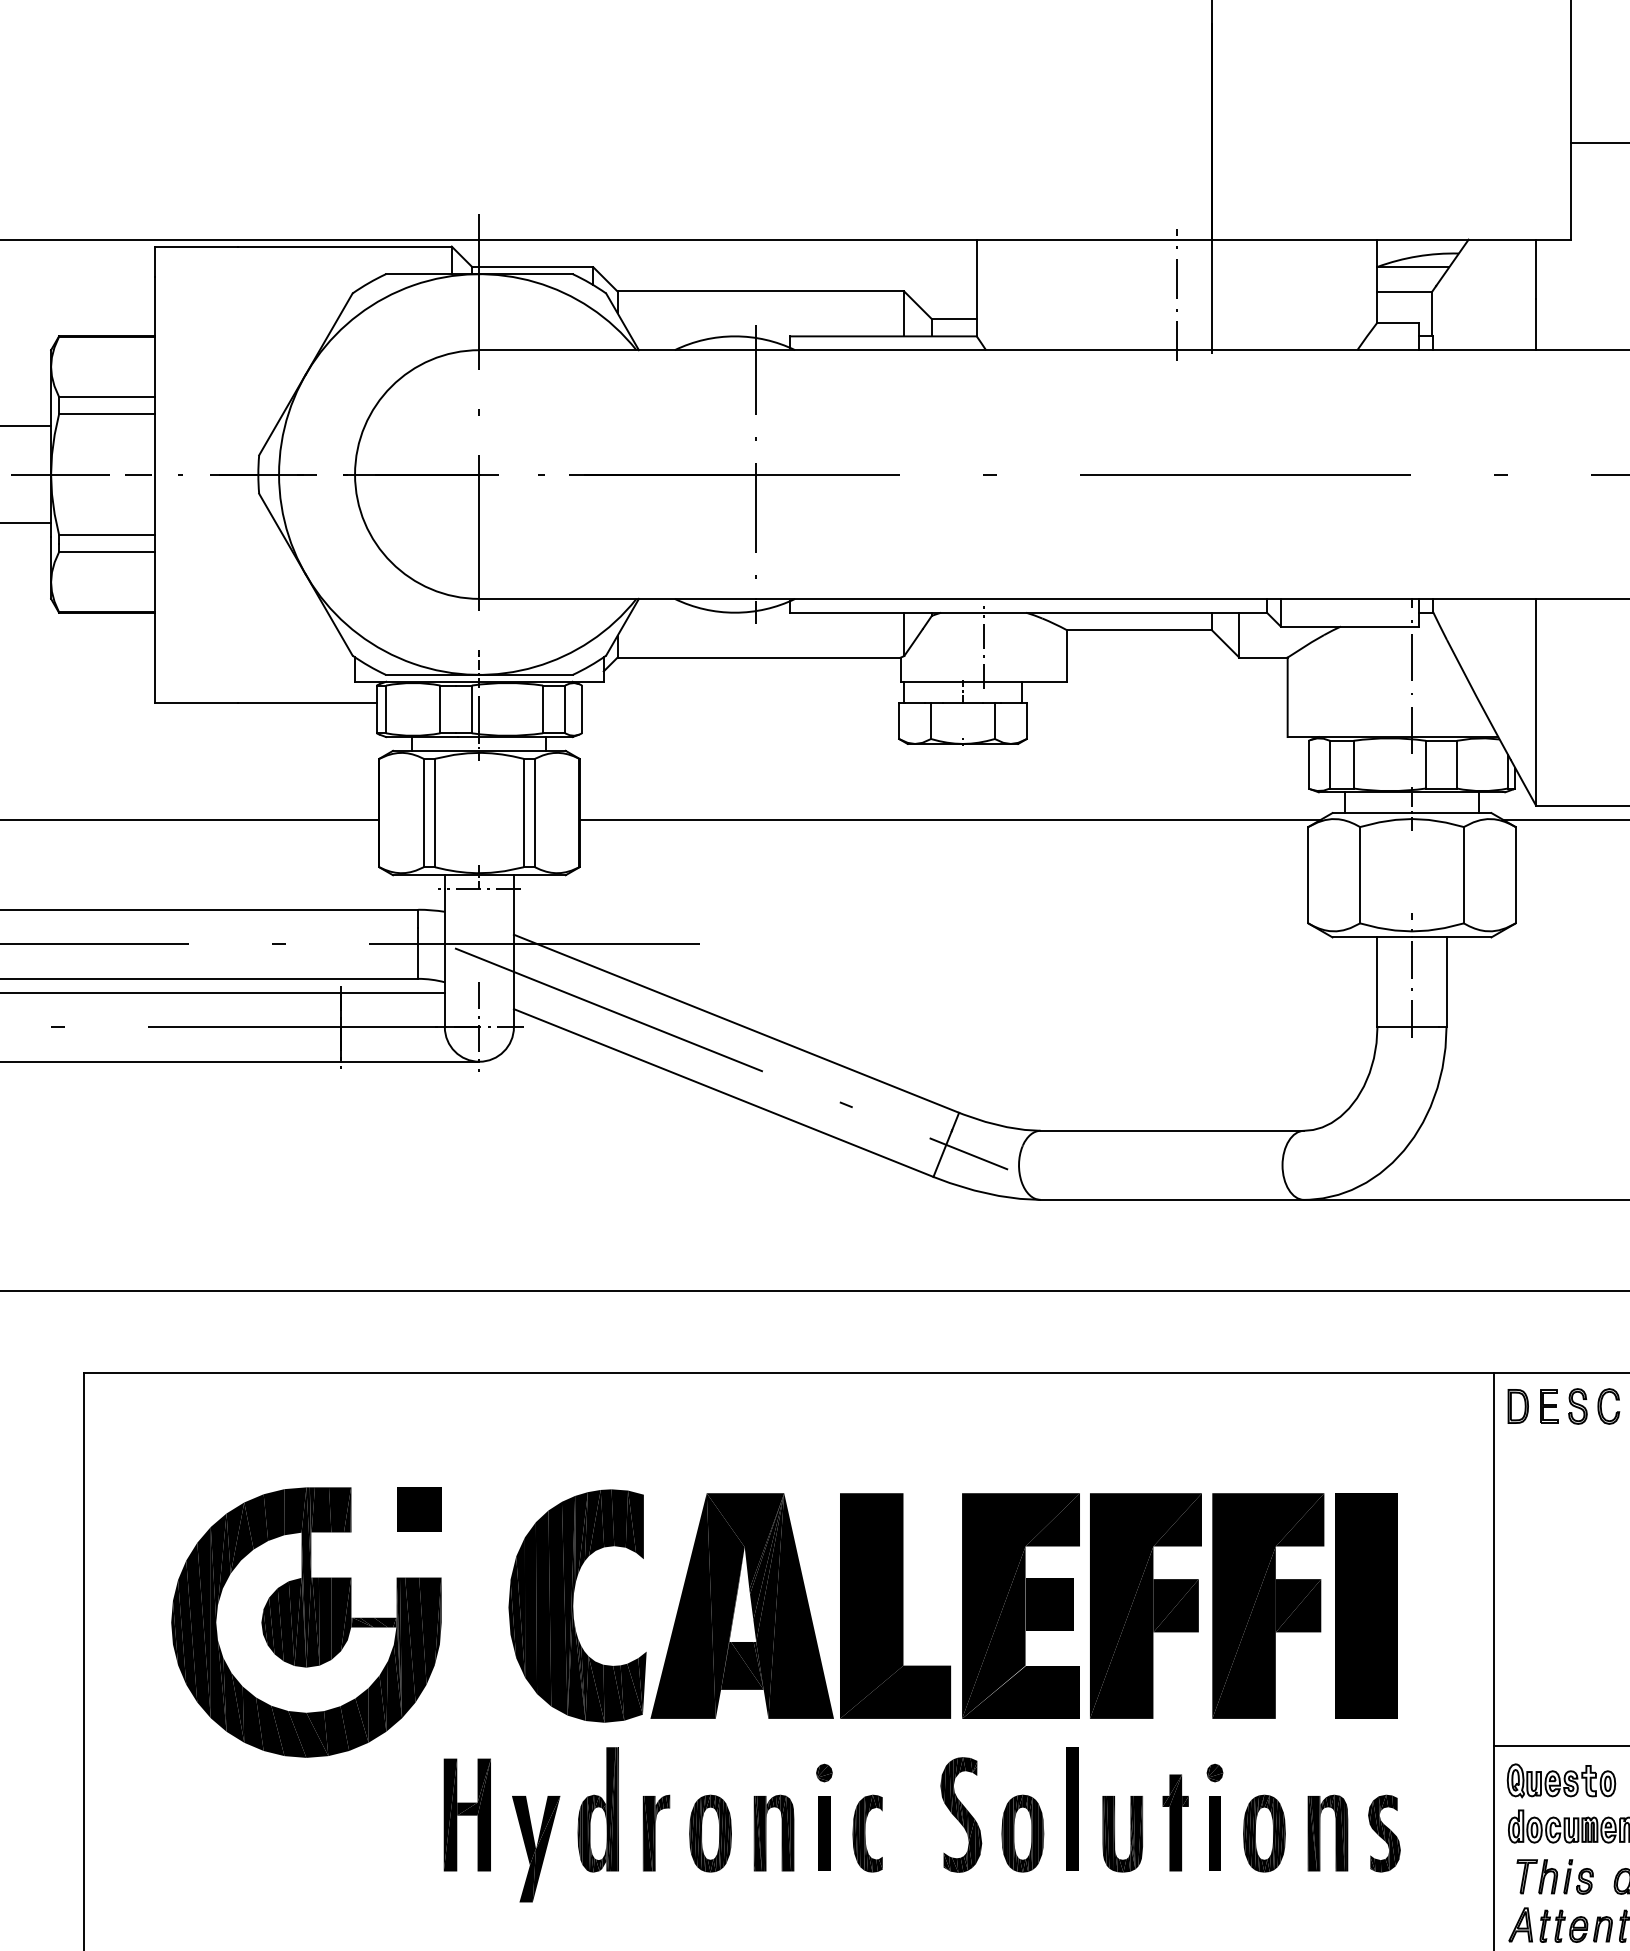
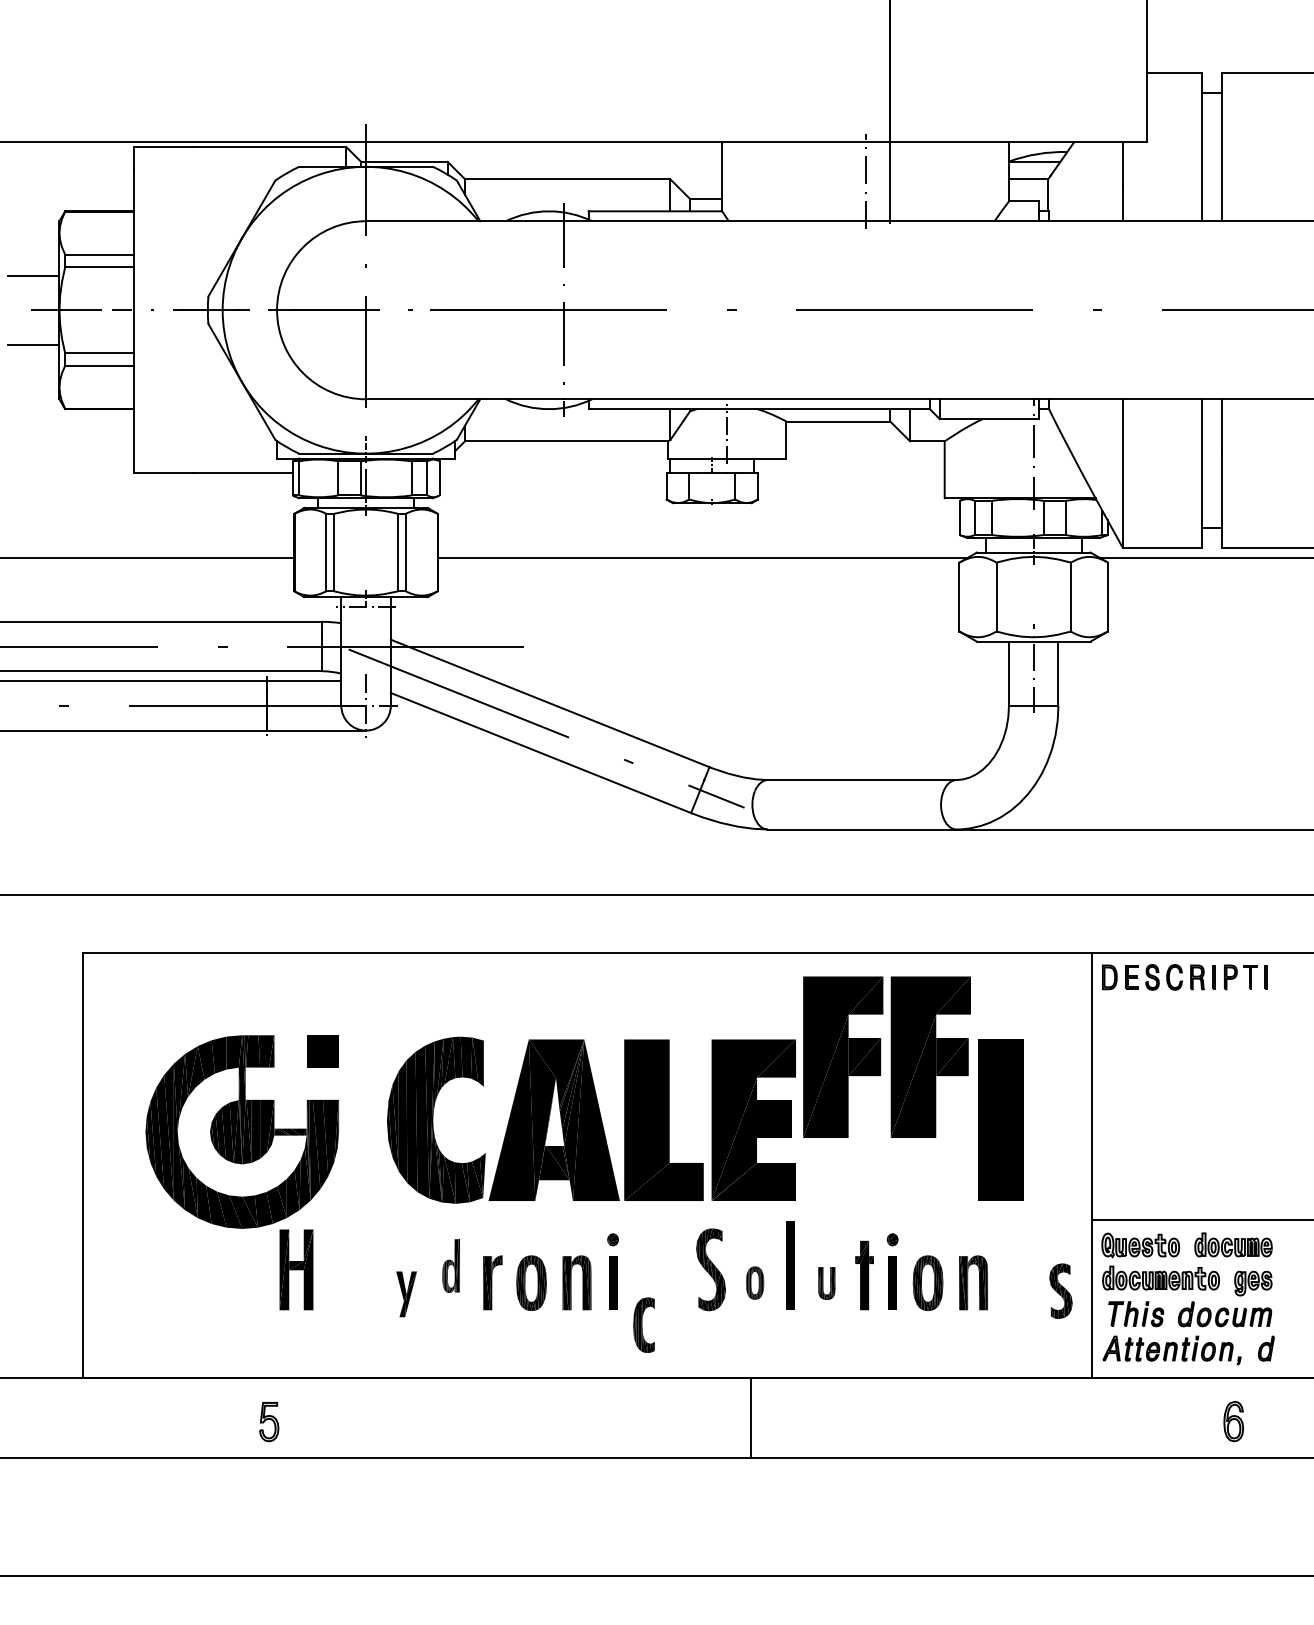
part: (1206, 1604) -> (886, 1056), moved
part: (597, 1808) -> (450, 1265), size x0.6
part: (467, 1814) -> (296, 1269), moved
part: (866, 1832) -> (643, 1324), moved
part: (1021, 1832) -> (754, 1282), size x0.6
part: (1383, 1832) -> (1060, 1290), moved
part: (1122, 1834) -> (826, 1283), size x0.6
part: (535, 1849) -> (406, 1294), size x0.6

